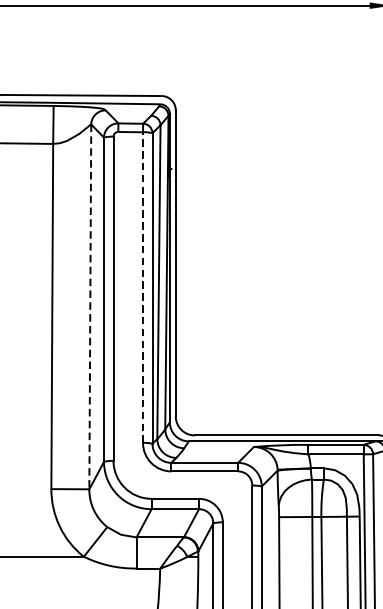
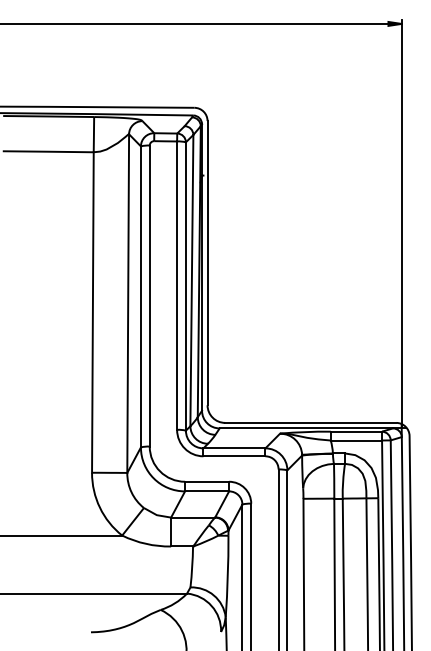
line: (143, 287) -> (177, 285), dashed -> solid
line: (90, 307) -> (128, 304), dashed -> solid

